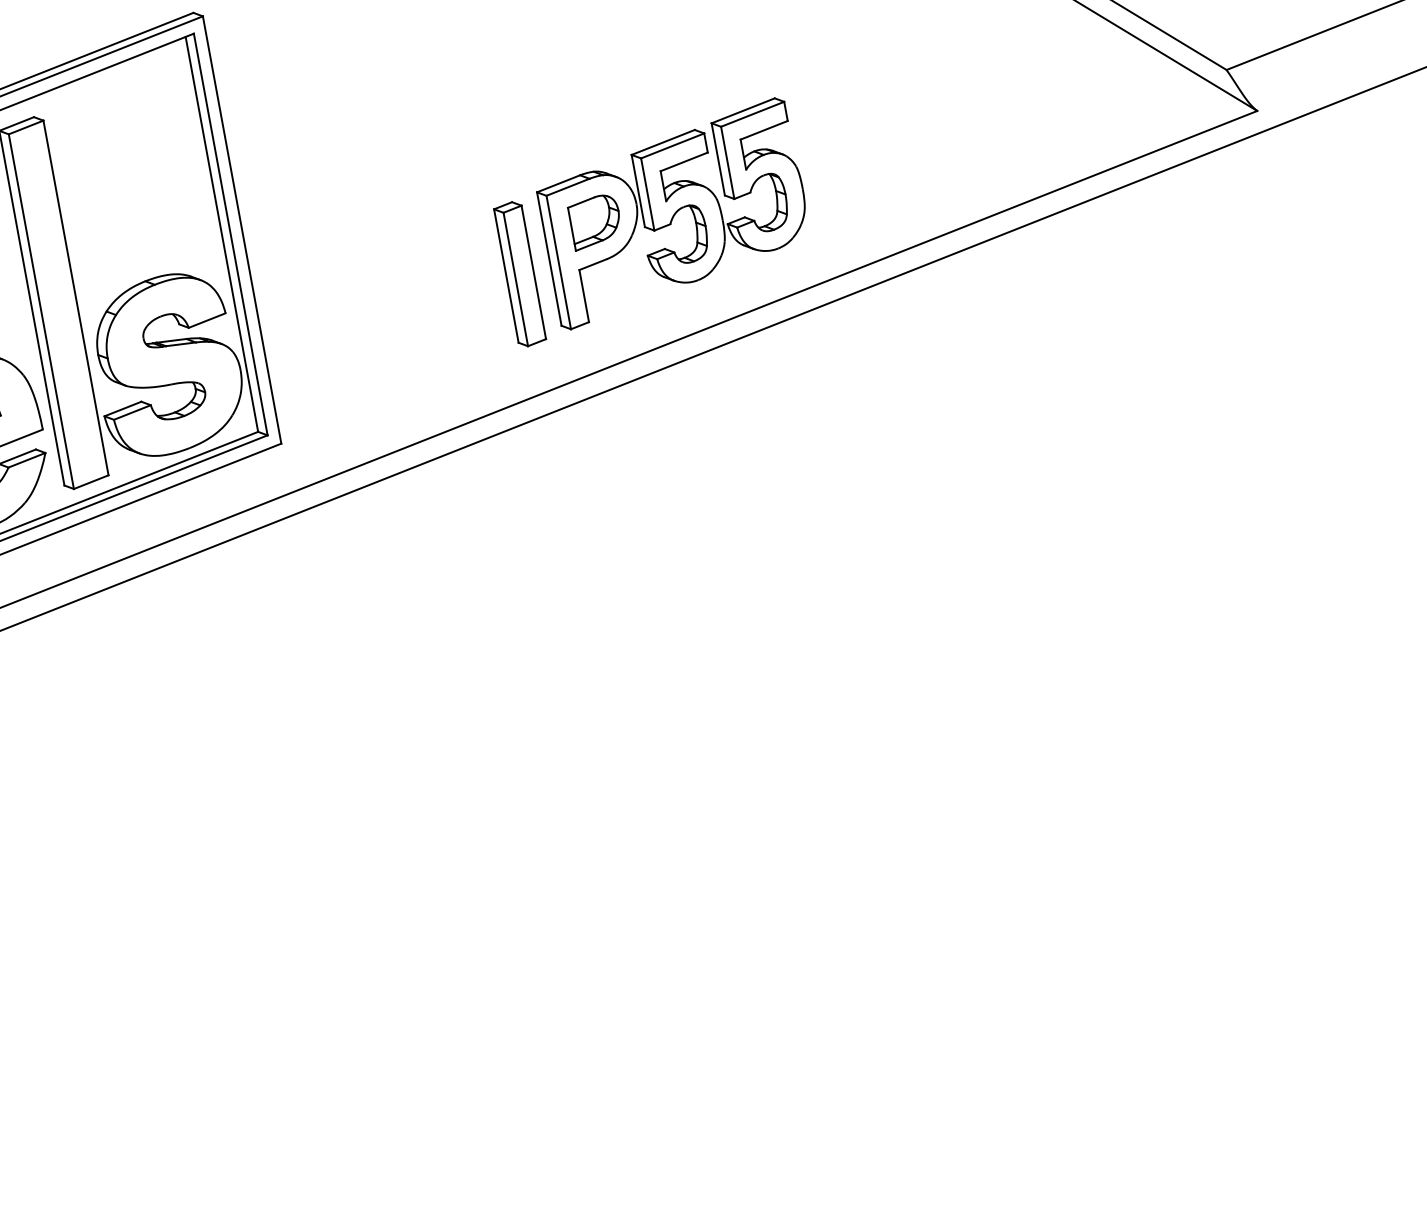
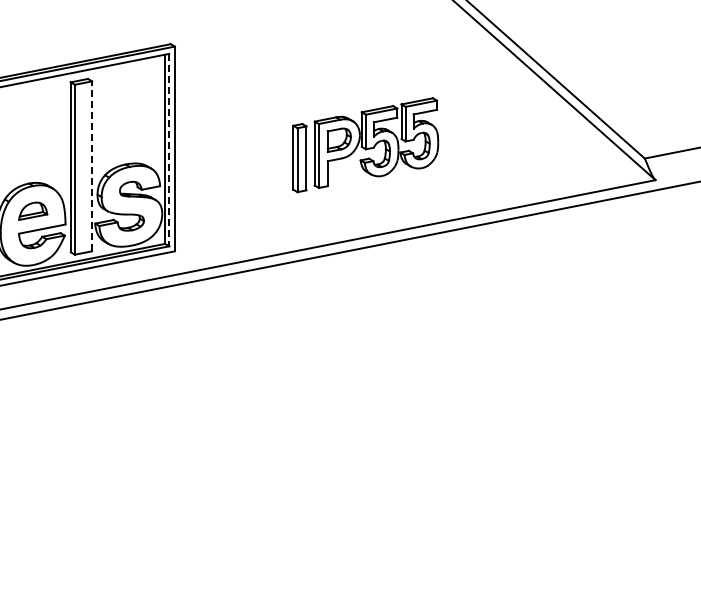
part: (652, 222) -> (365, 145), moved
line: (231, 235) -> (169, 150), solid -> dashed
line: (76, 298) -> (92, 166), solid -> dashed

